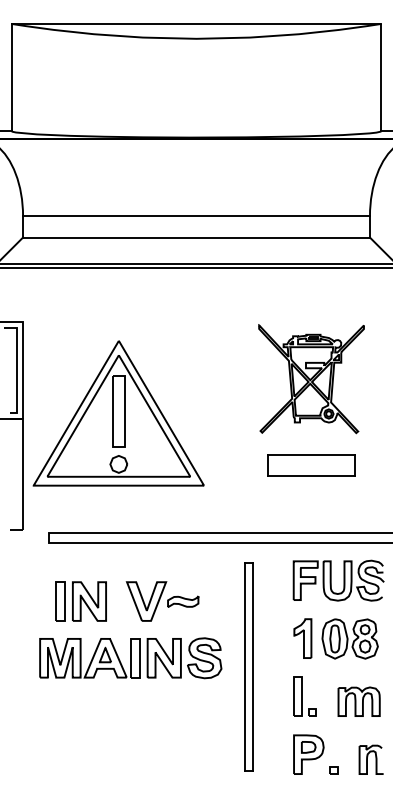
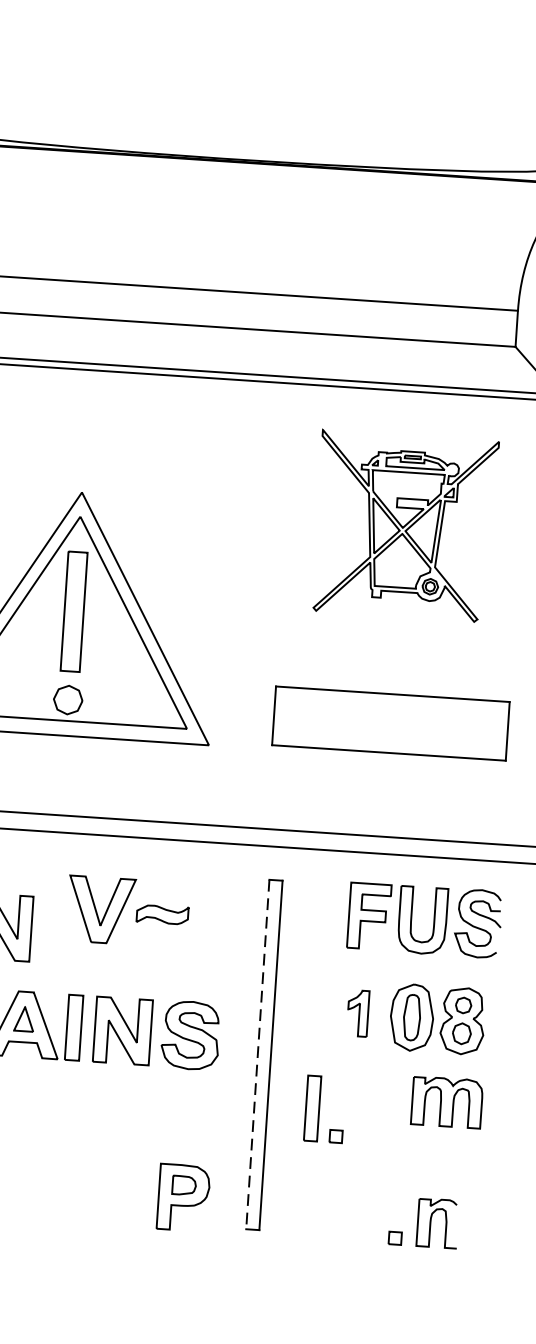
part: (311, 379) -> (404, 526), moved
part: (311, 465) -> (391, 723), size x1.6
part: (162, 601) -> (127, 911), moved
part: (302, 638) -> (357, 1013), size x0.7
line: (245, 666) -> (258, 1053), solid -> dashed
part: (304, 696) -> (324, 1108), moved
part: (358, 701) -> (446, 1101), moved
part: (308, 754) -> (183, 1197), moved
part: (370, 759) -> (436, 1222), moved

